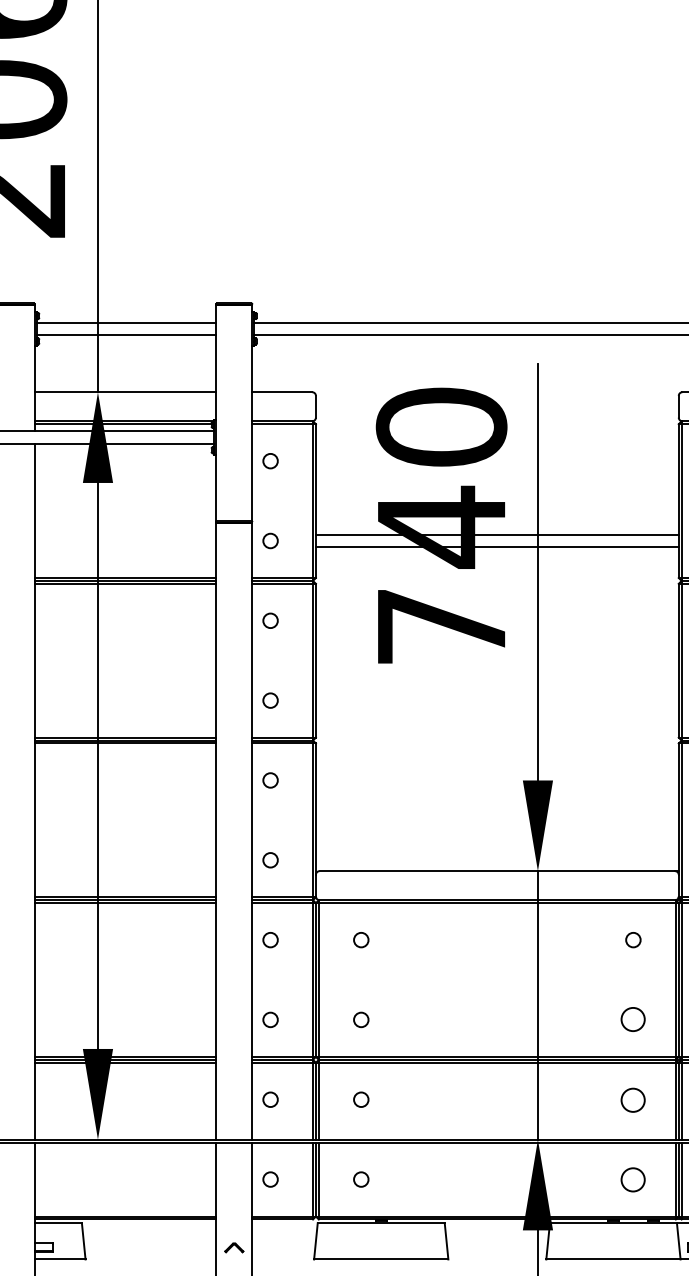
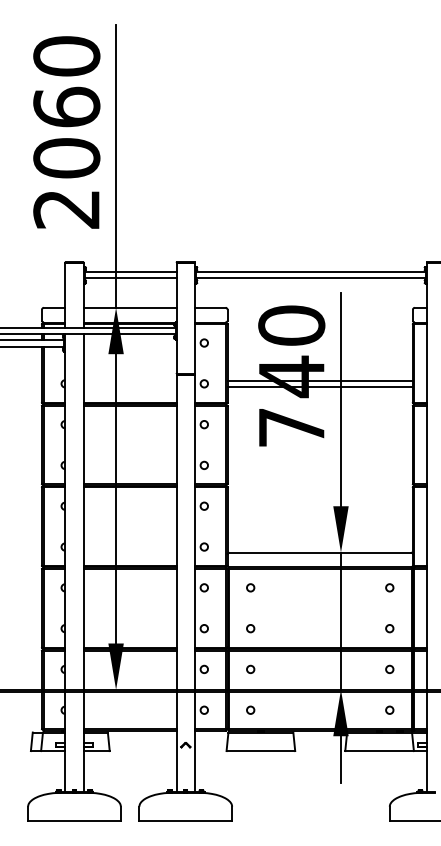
circle: (632, 1019) -> (389, 628), size x0.62
circle: (632, 1097) -> (389, 668), size x0.62
circle: (632, 1178) -> (389, 709), size x0.62

